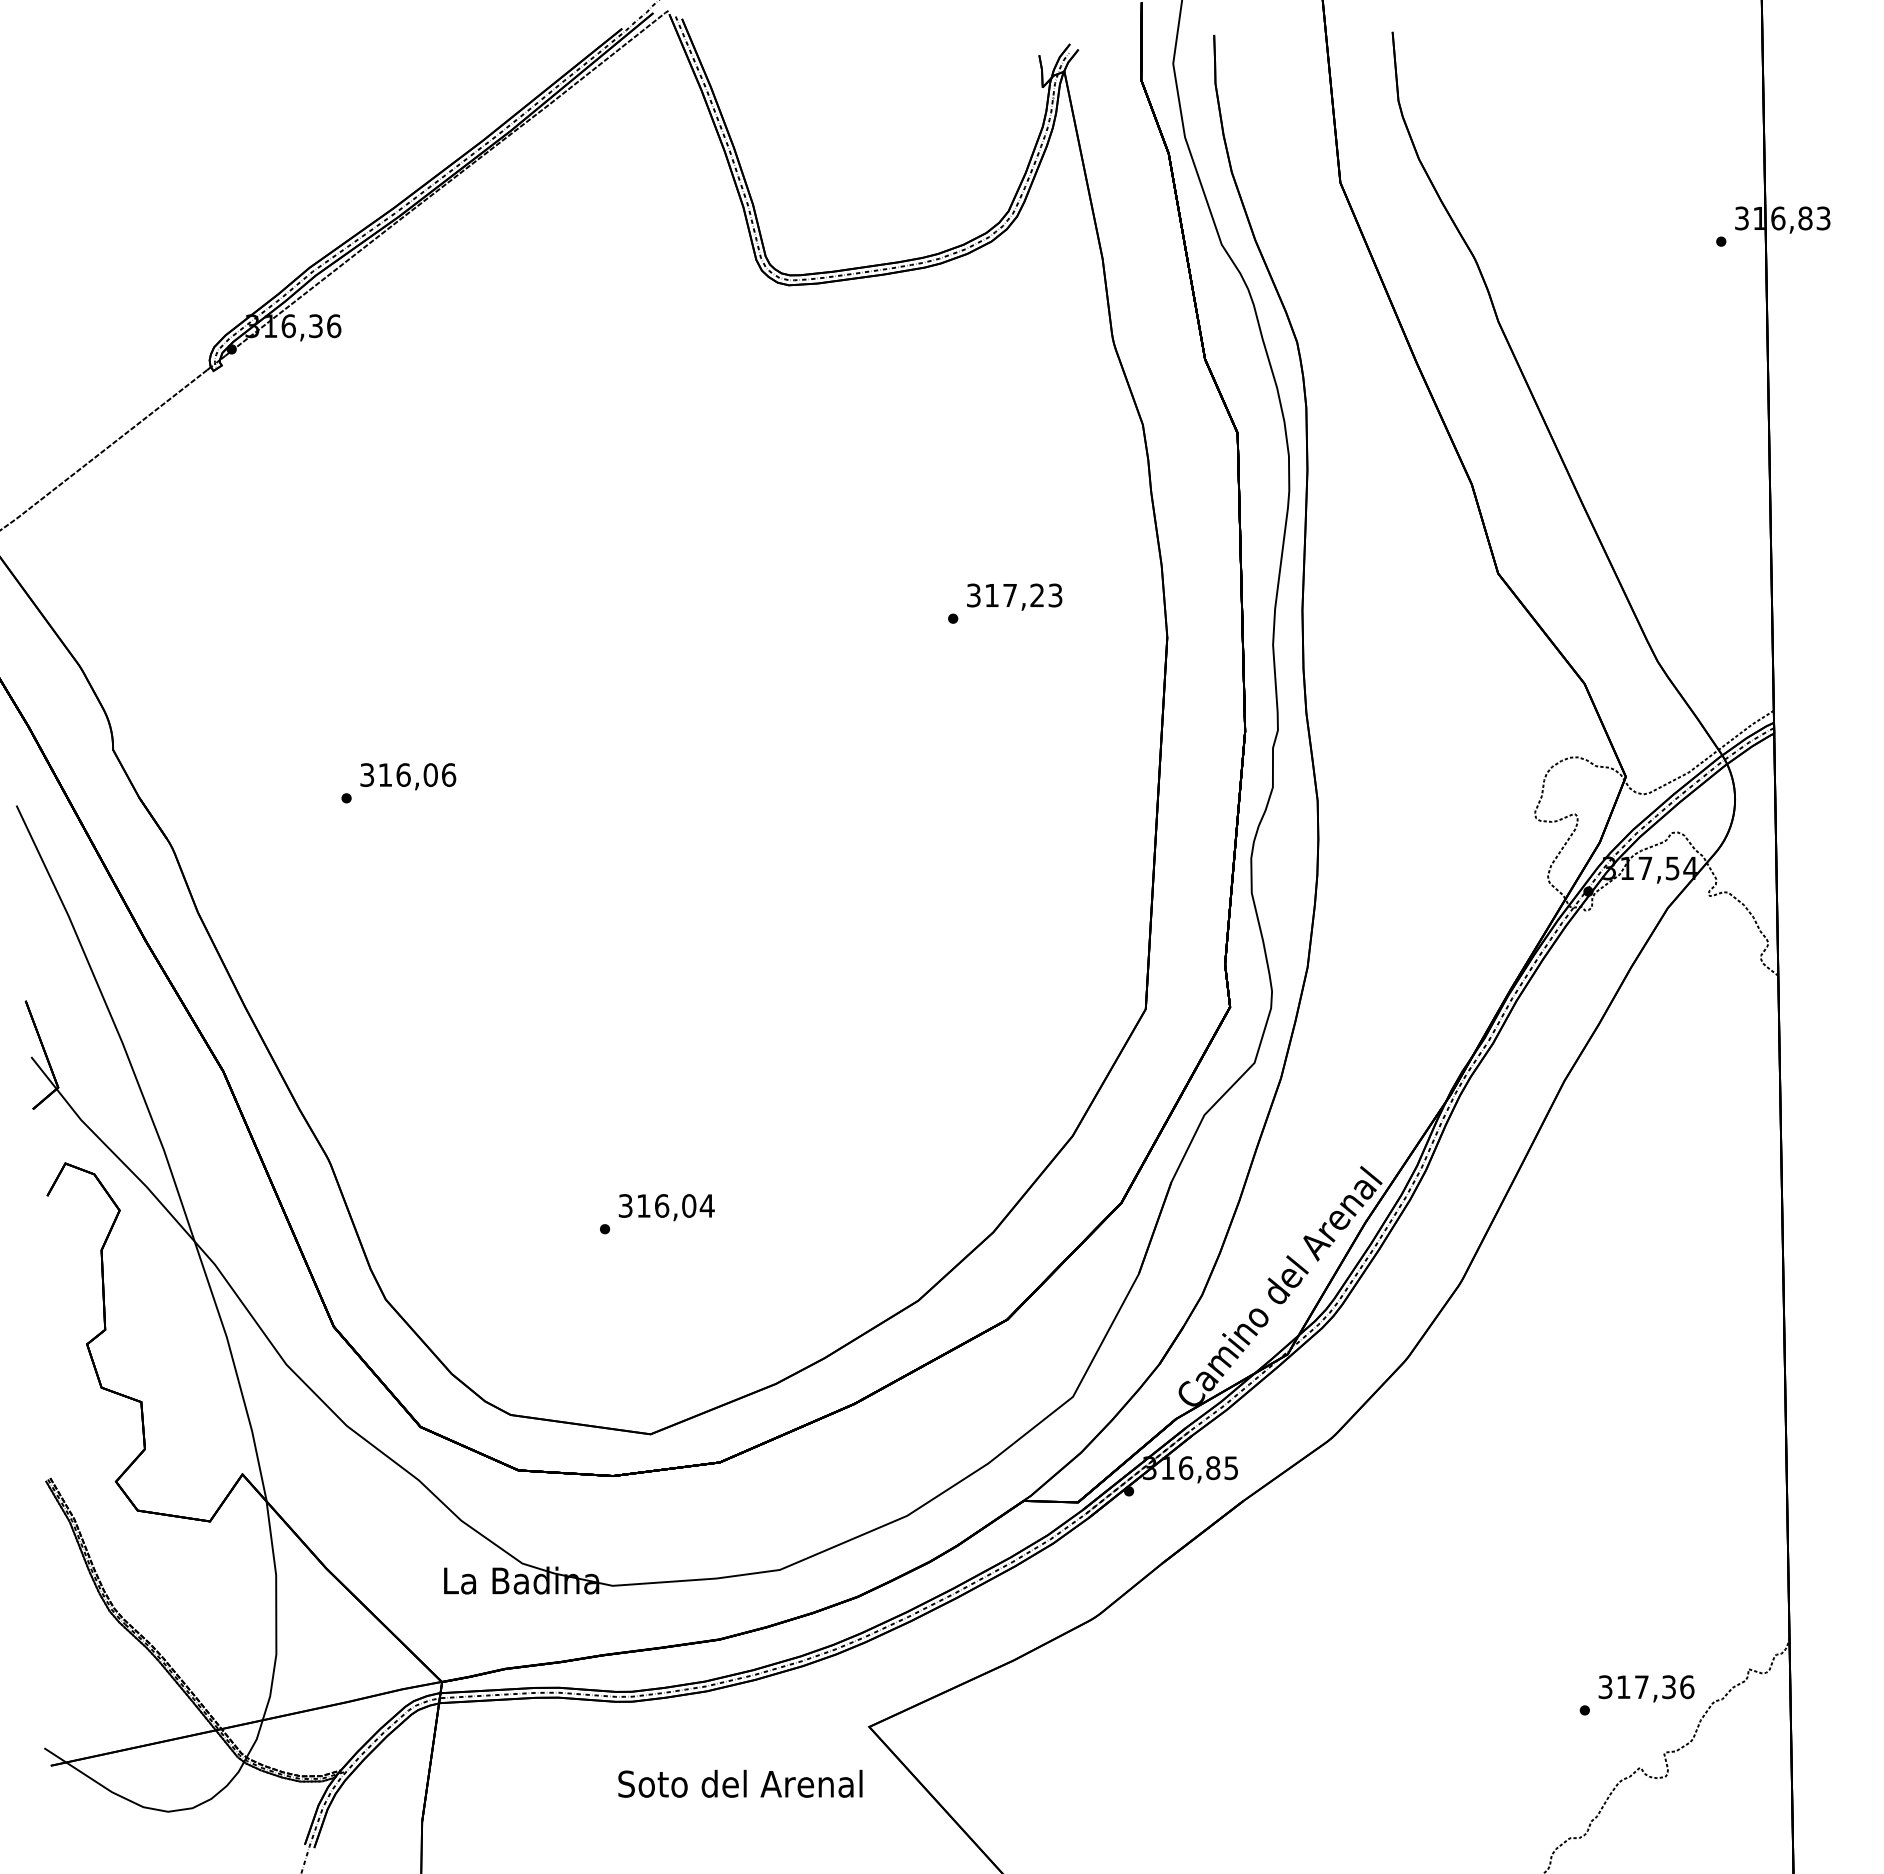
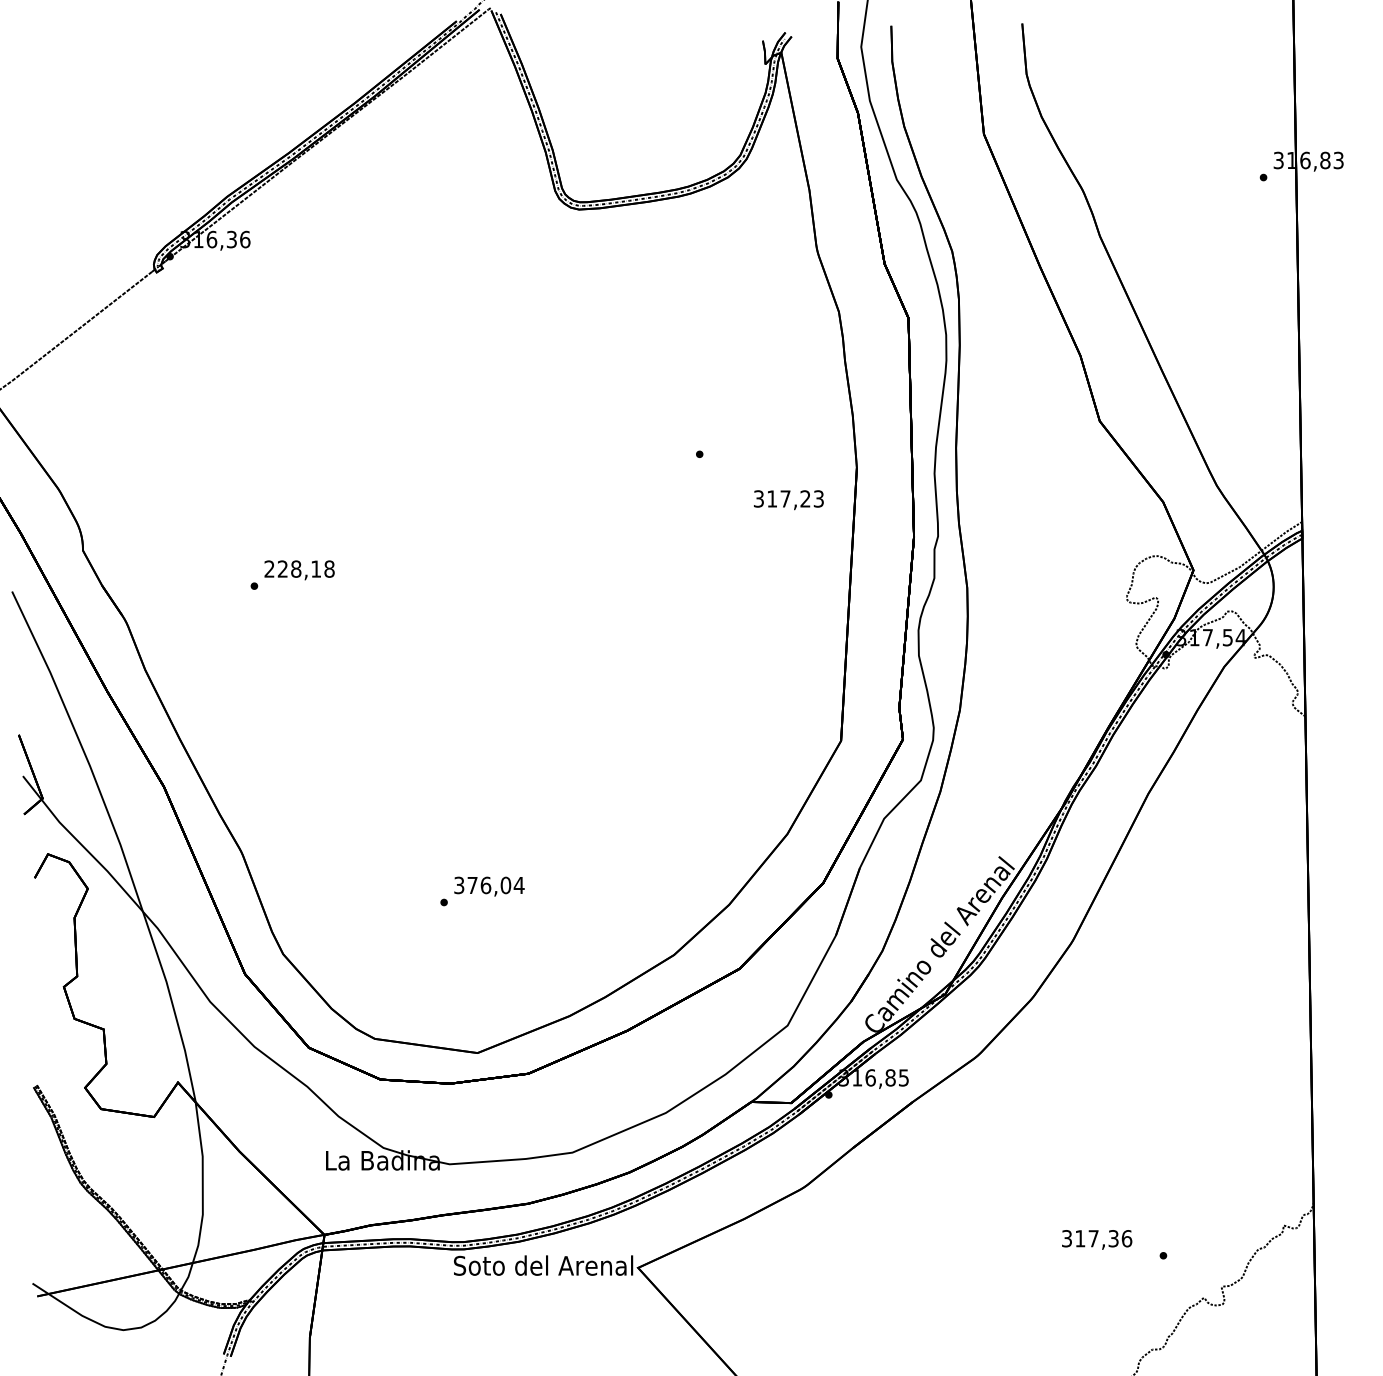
text: (1014, 596) -> (788, 499), moved
text: (408, 774) -> (299, 568), 316,06 -> 228,18
text: (643, 1205) -> (472, 885), 316,04 -> 376,04
text: (1646, 1688) -> (1097, 1239), moved
text: (740, 1783) -> (543, 1265), moved

